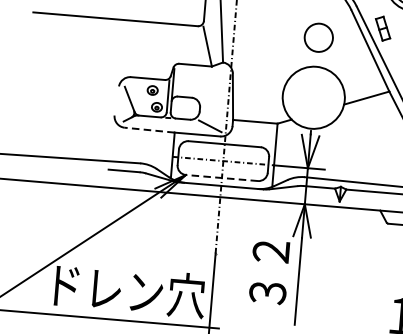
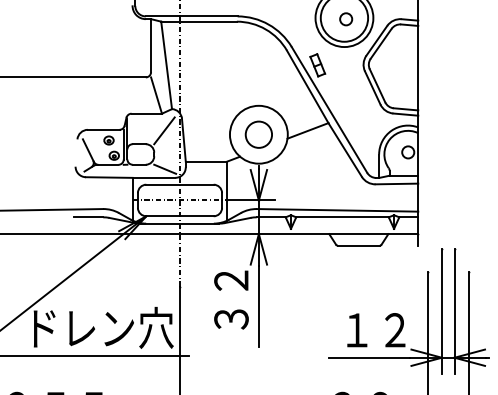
circle: (318, 37) -> (258, 134), moved
line: (213, 84) -> (164, 130), added
line: (148, 130) -> (108, 177), dashed -> solid
line: (222, 178) -> (180, 216), dashed -> solid

